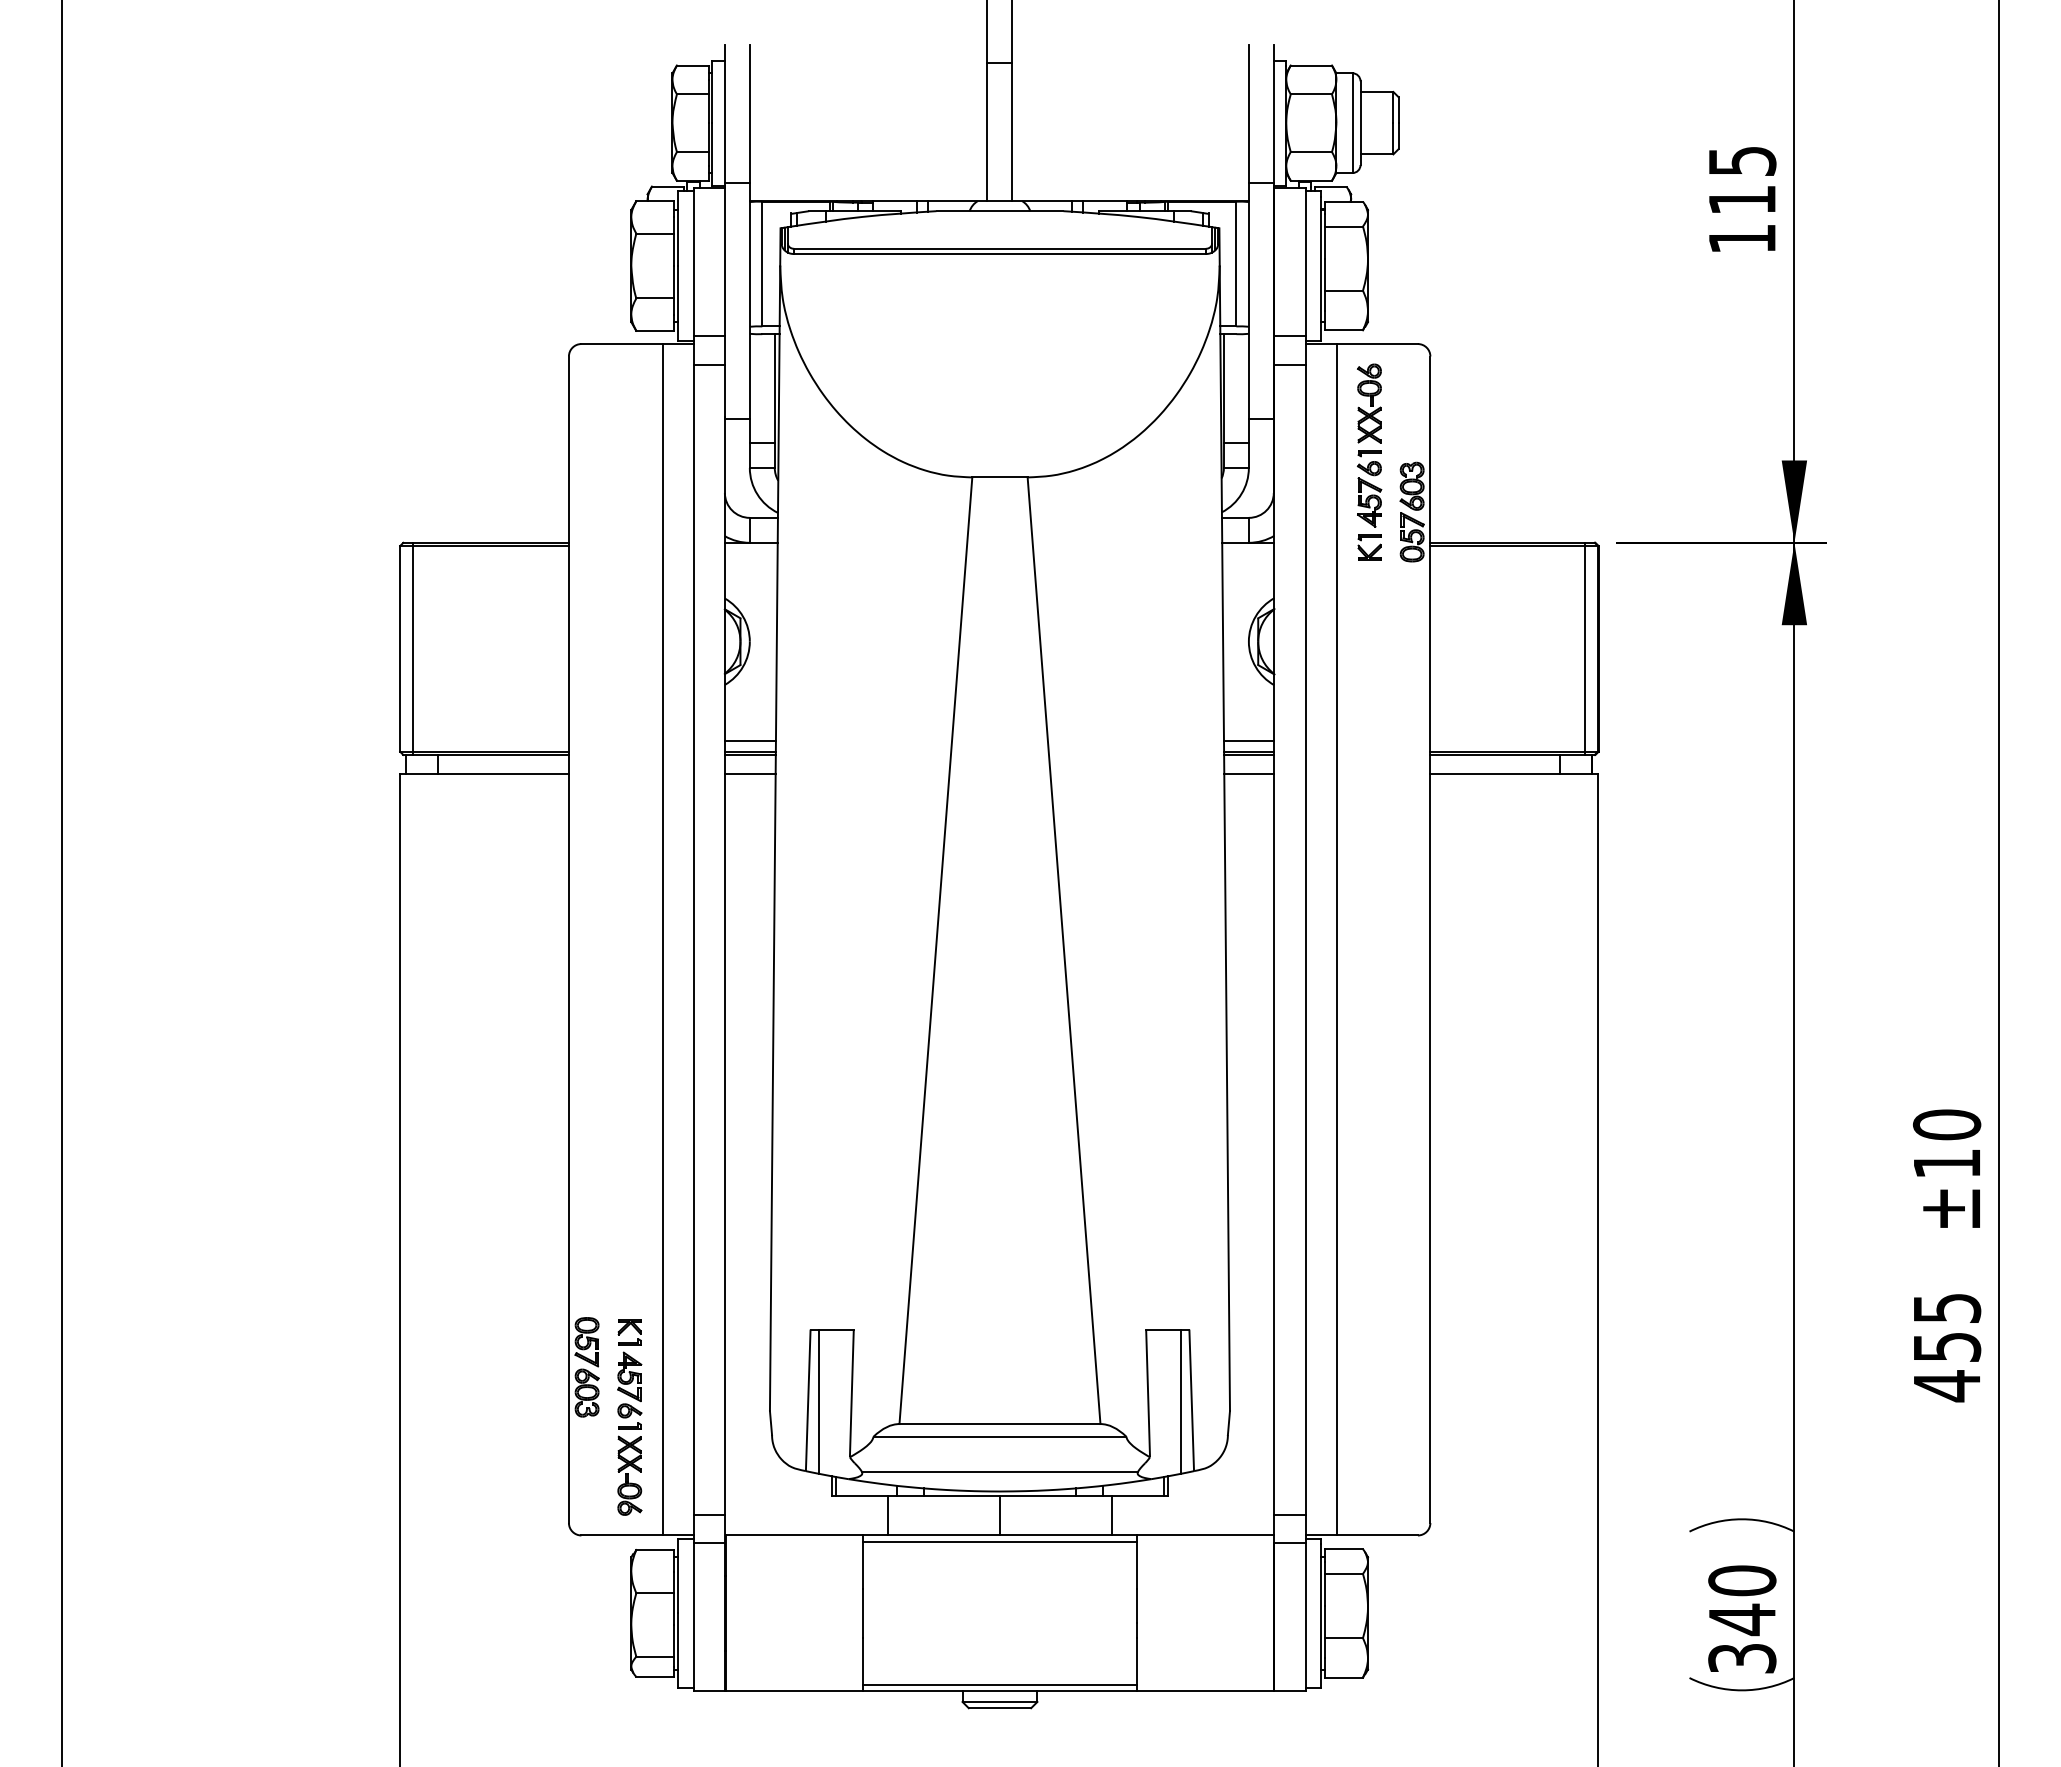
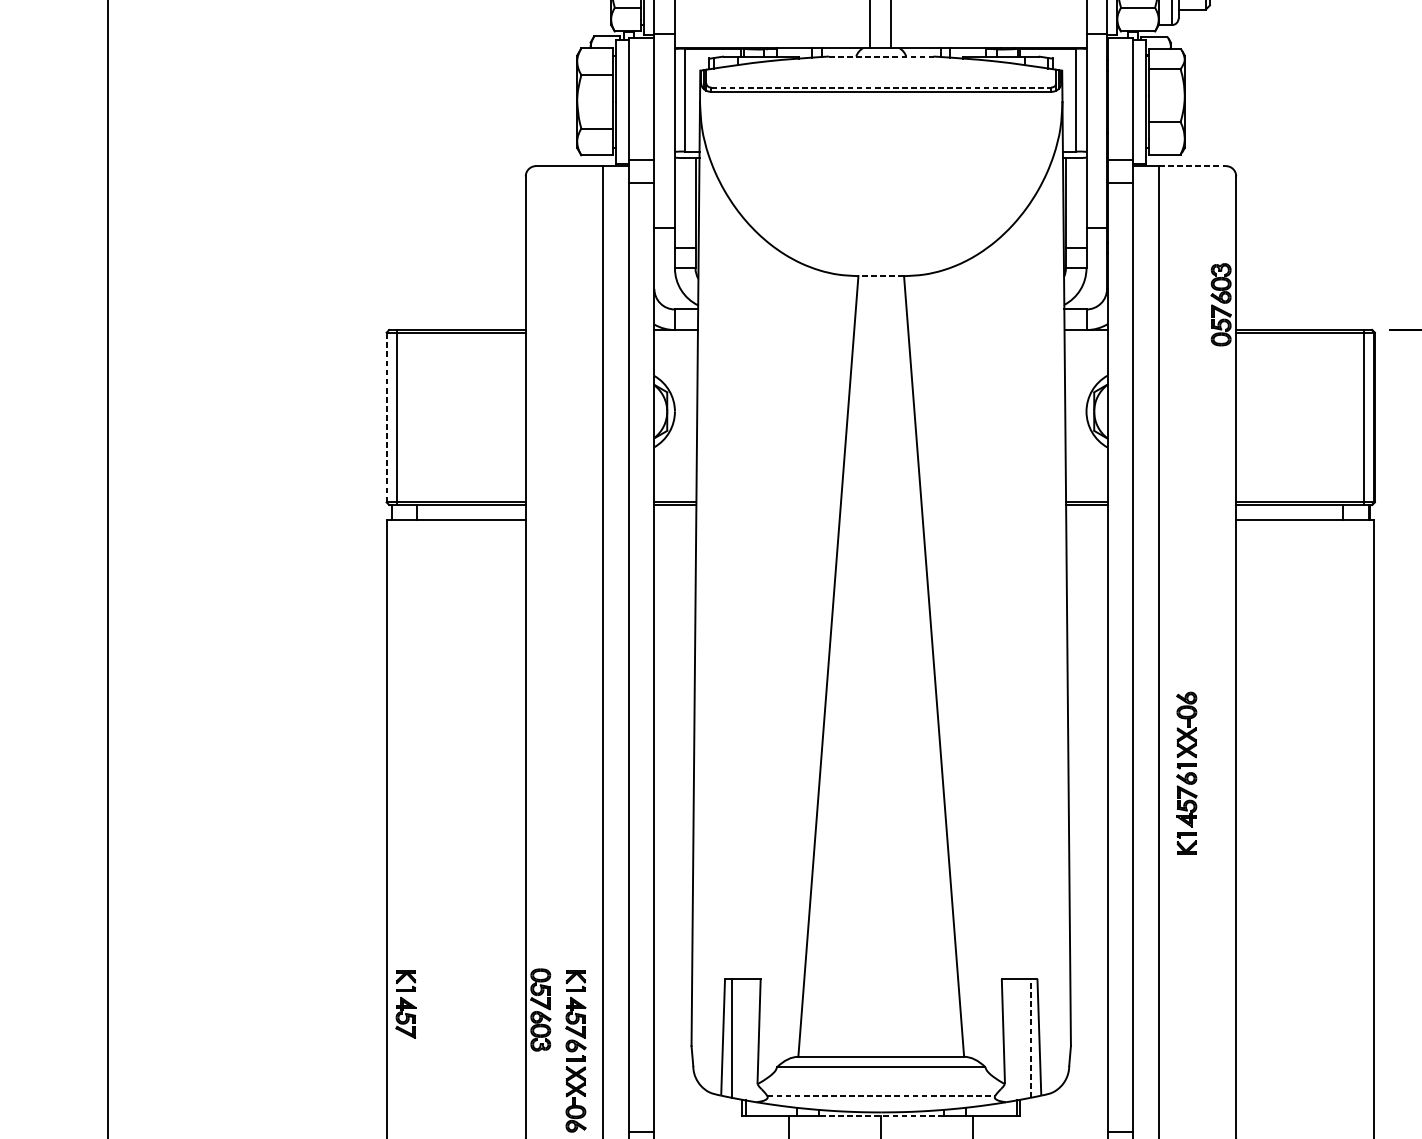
line: (1000, 211) -> (881, 56), solid -> dashed
line: (999, 248) -> (880, 87), solid -> dashed
line: (1377, 344) -> (1192, 166), solid -> dashed
part: (1369, 461) -> (1186, 772), moved
line: (999, 477) -> (880, 276), solid -> dashed
line: (400, 648) -> (386, 417), solid -> dashed
line: (749, 740) -> (674, 493), removed
line: (1248, 740) -> (1086, 493), removed
line: (749, 773) -> (674, 520), removed
line: (1249, 773) -> (1087, 520), removed
part: (423, 1360) -> (405, 1004), added
line: (1181, 1401) -> (1030, 1038), solid -> dashed
line: (999, 1471) -> (880, 1095), solid -> dashed
line: (999, 1496) -> (880, 1116), solid -> dashed

